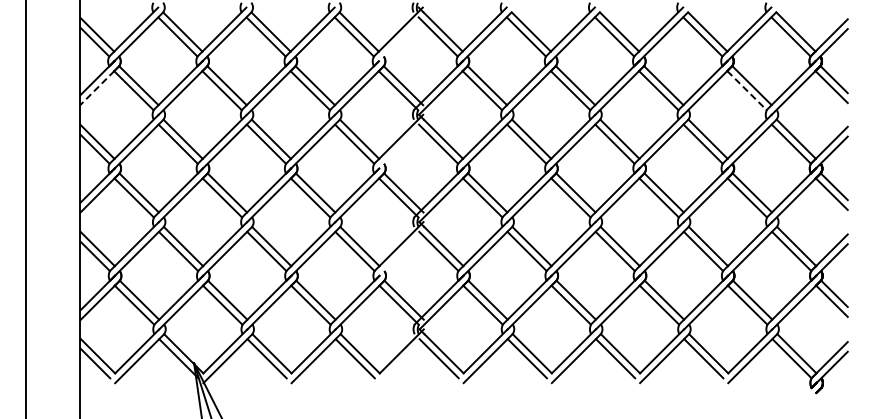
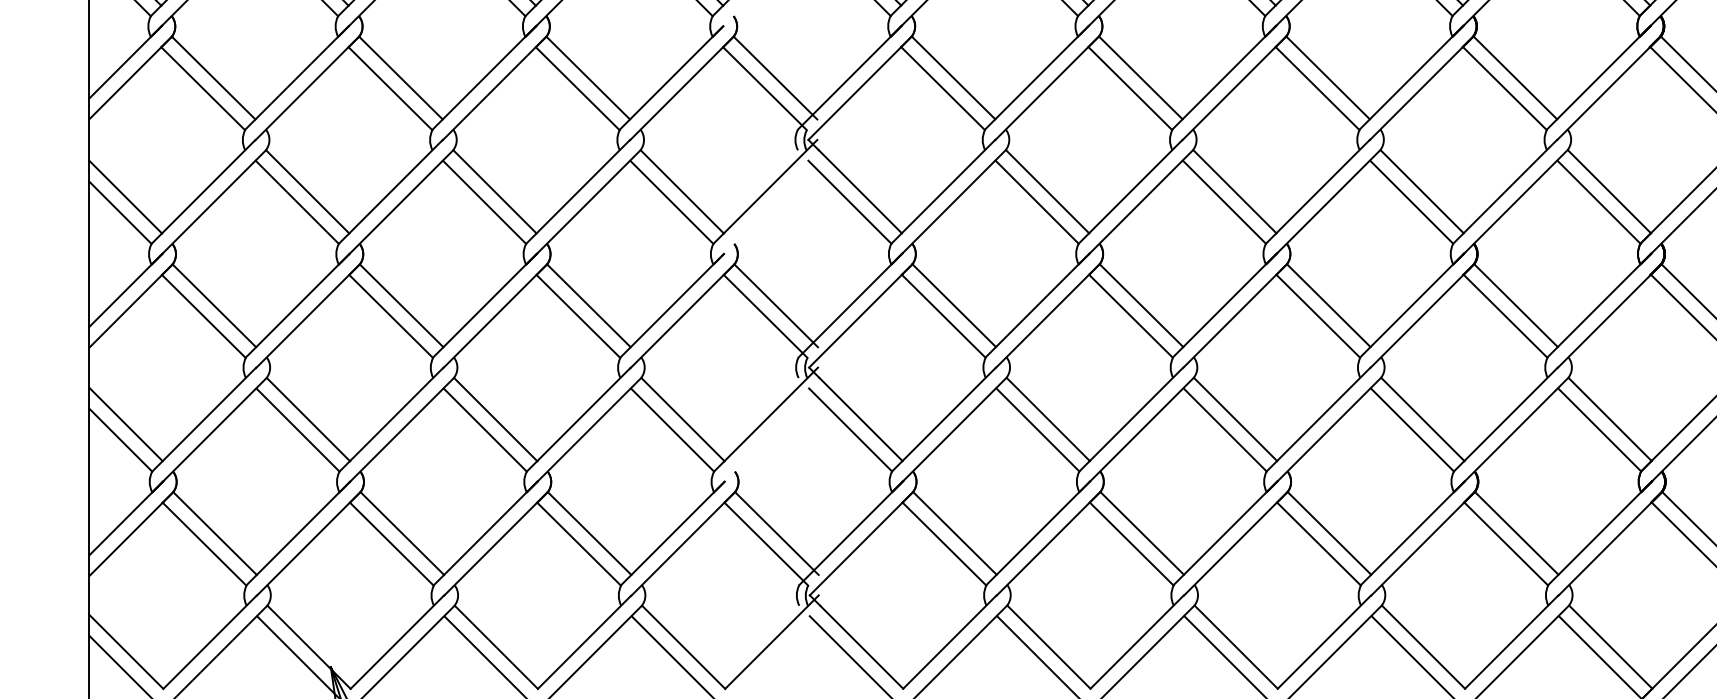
line: (97, 88) -> (125, 84), dashed -> solid
line: (747, 90) -> (1505, 88), dashed -> solid

